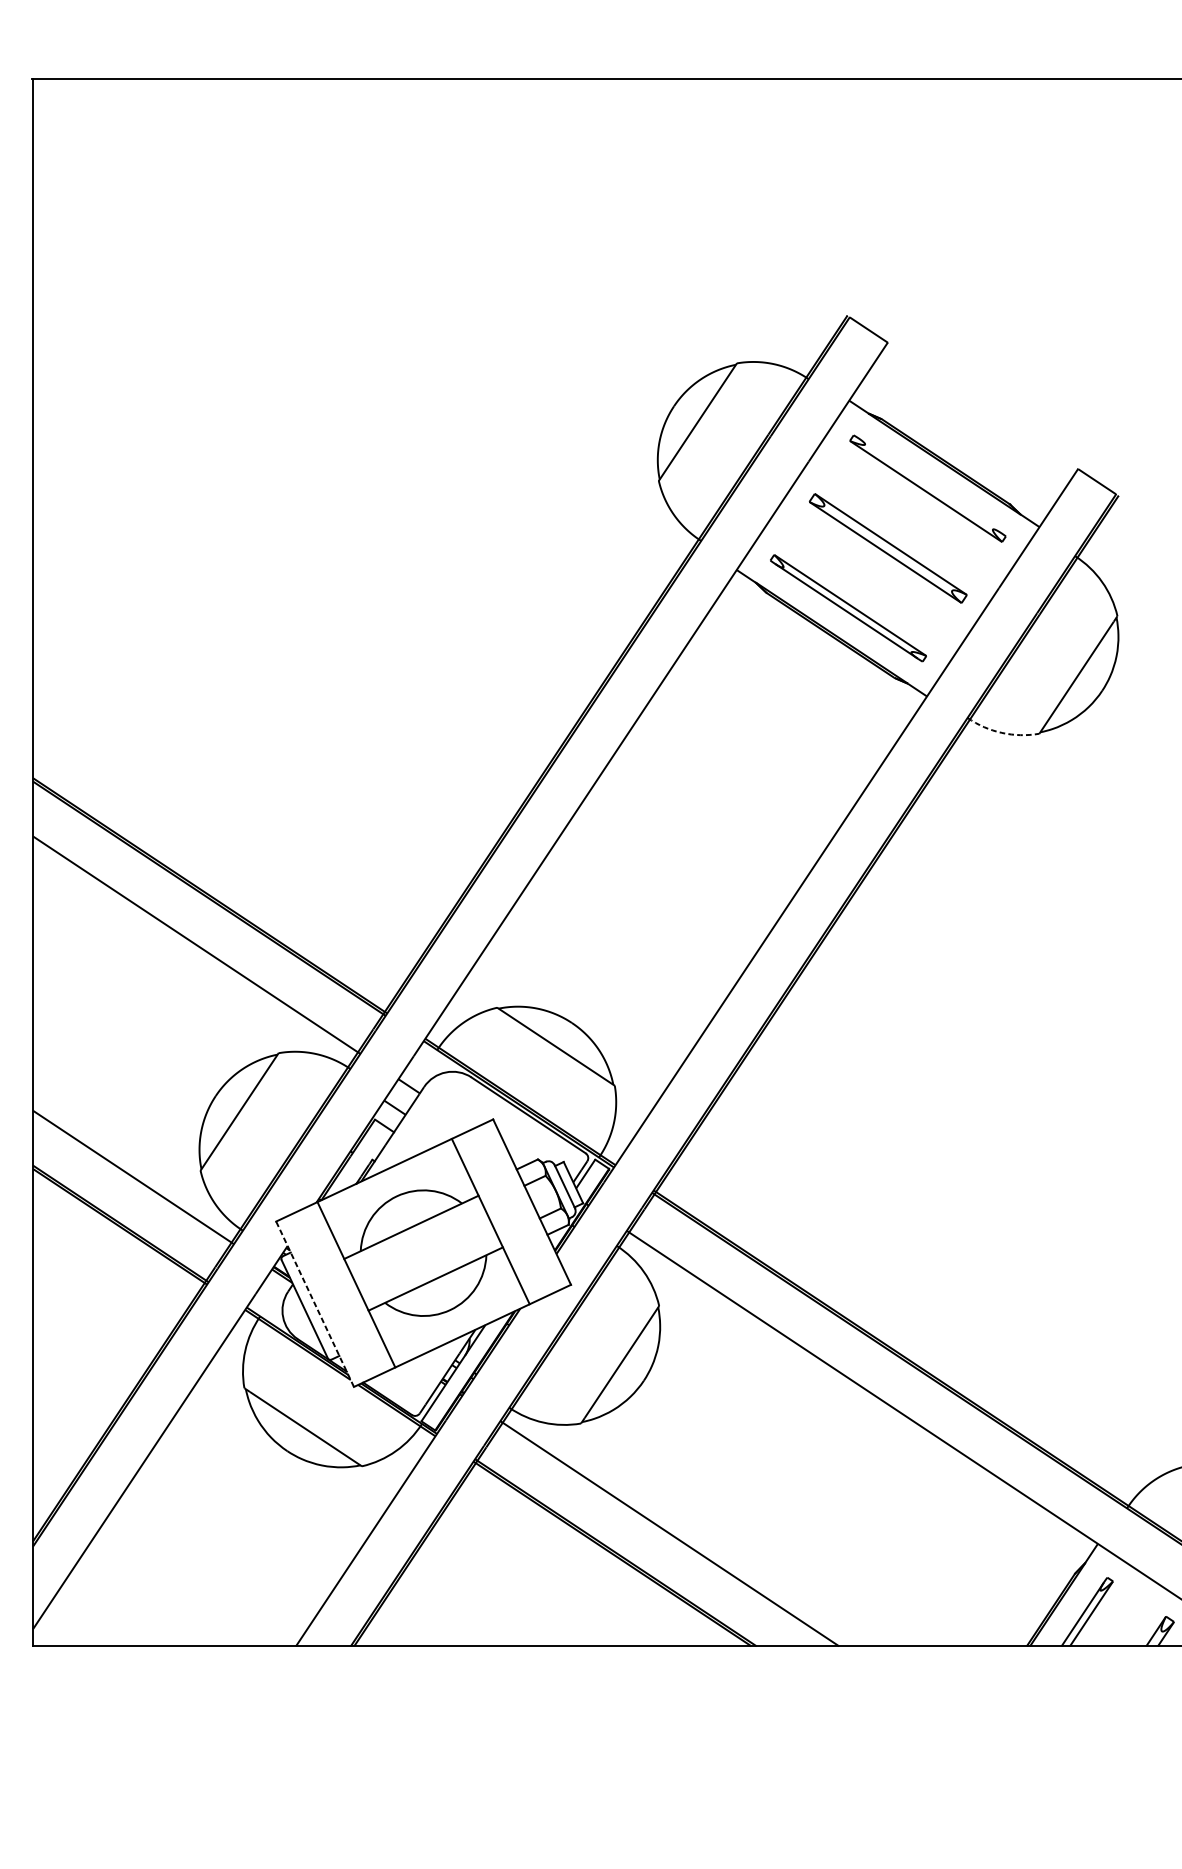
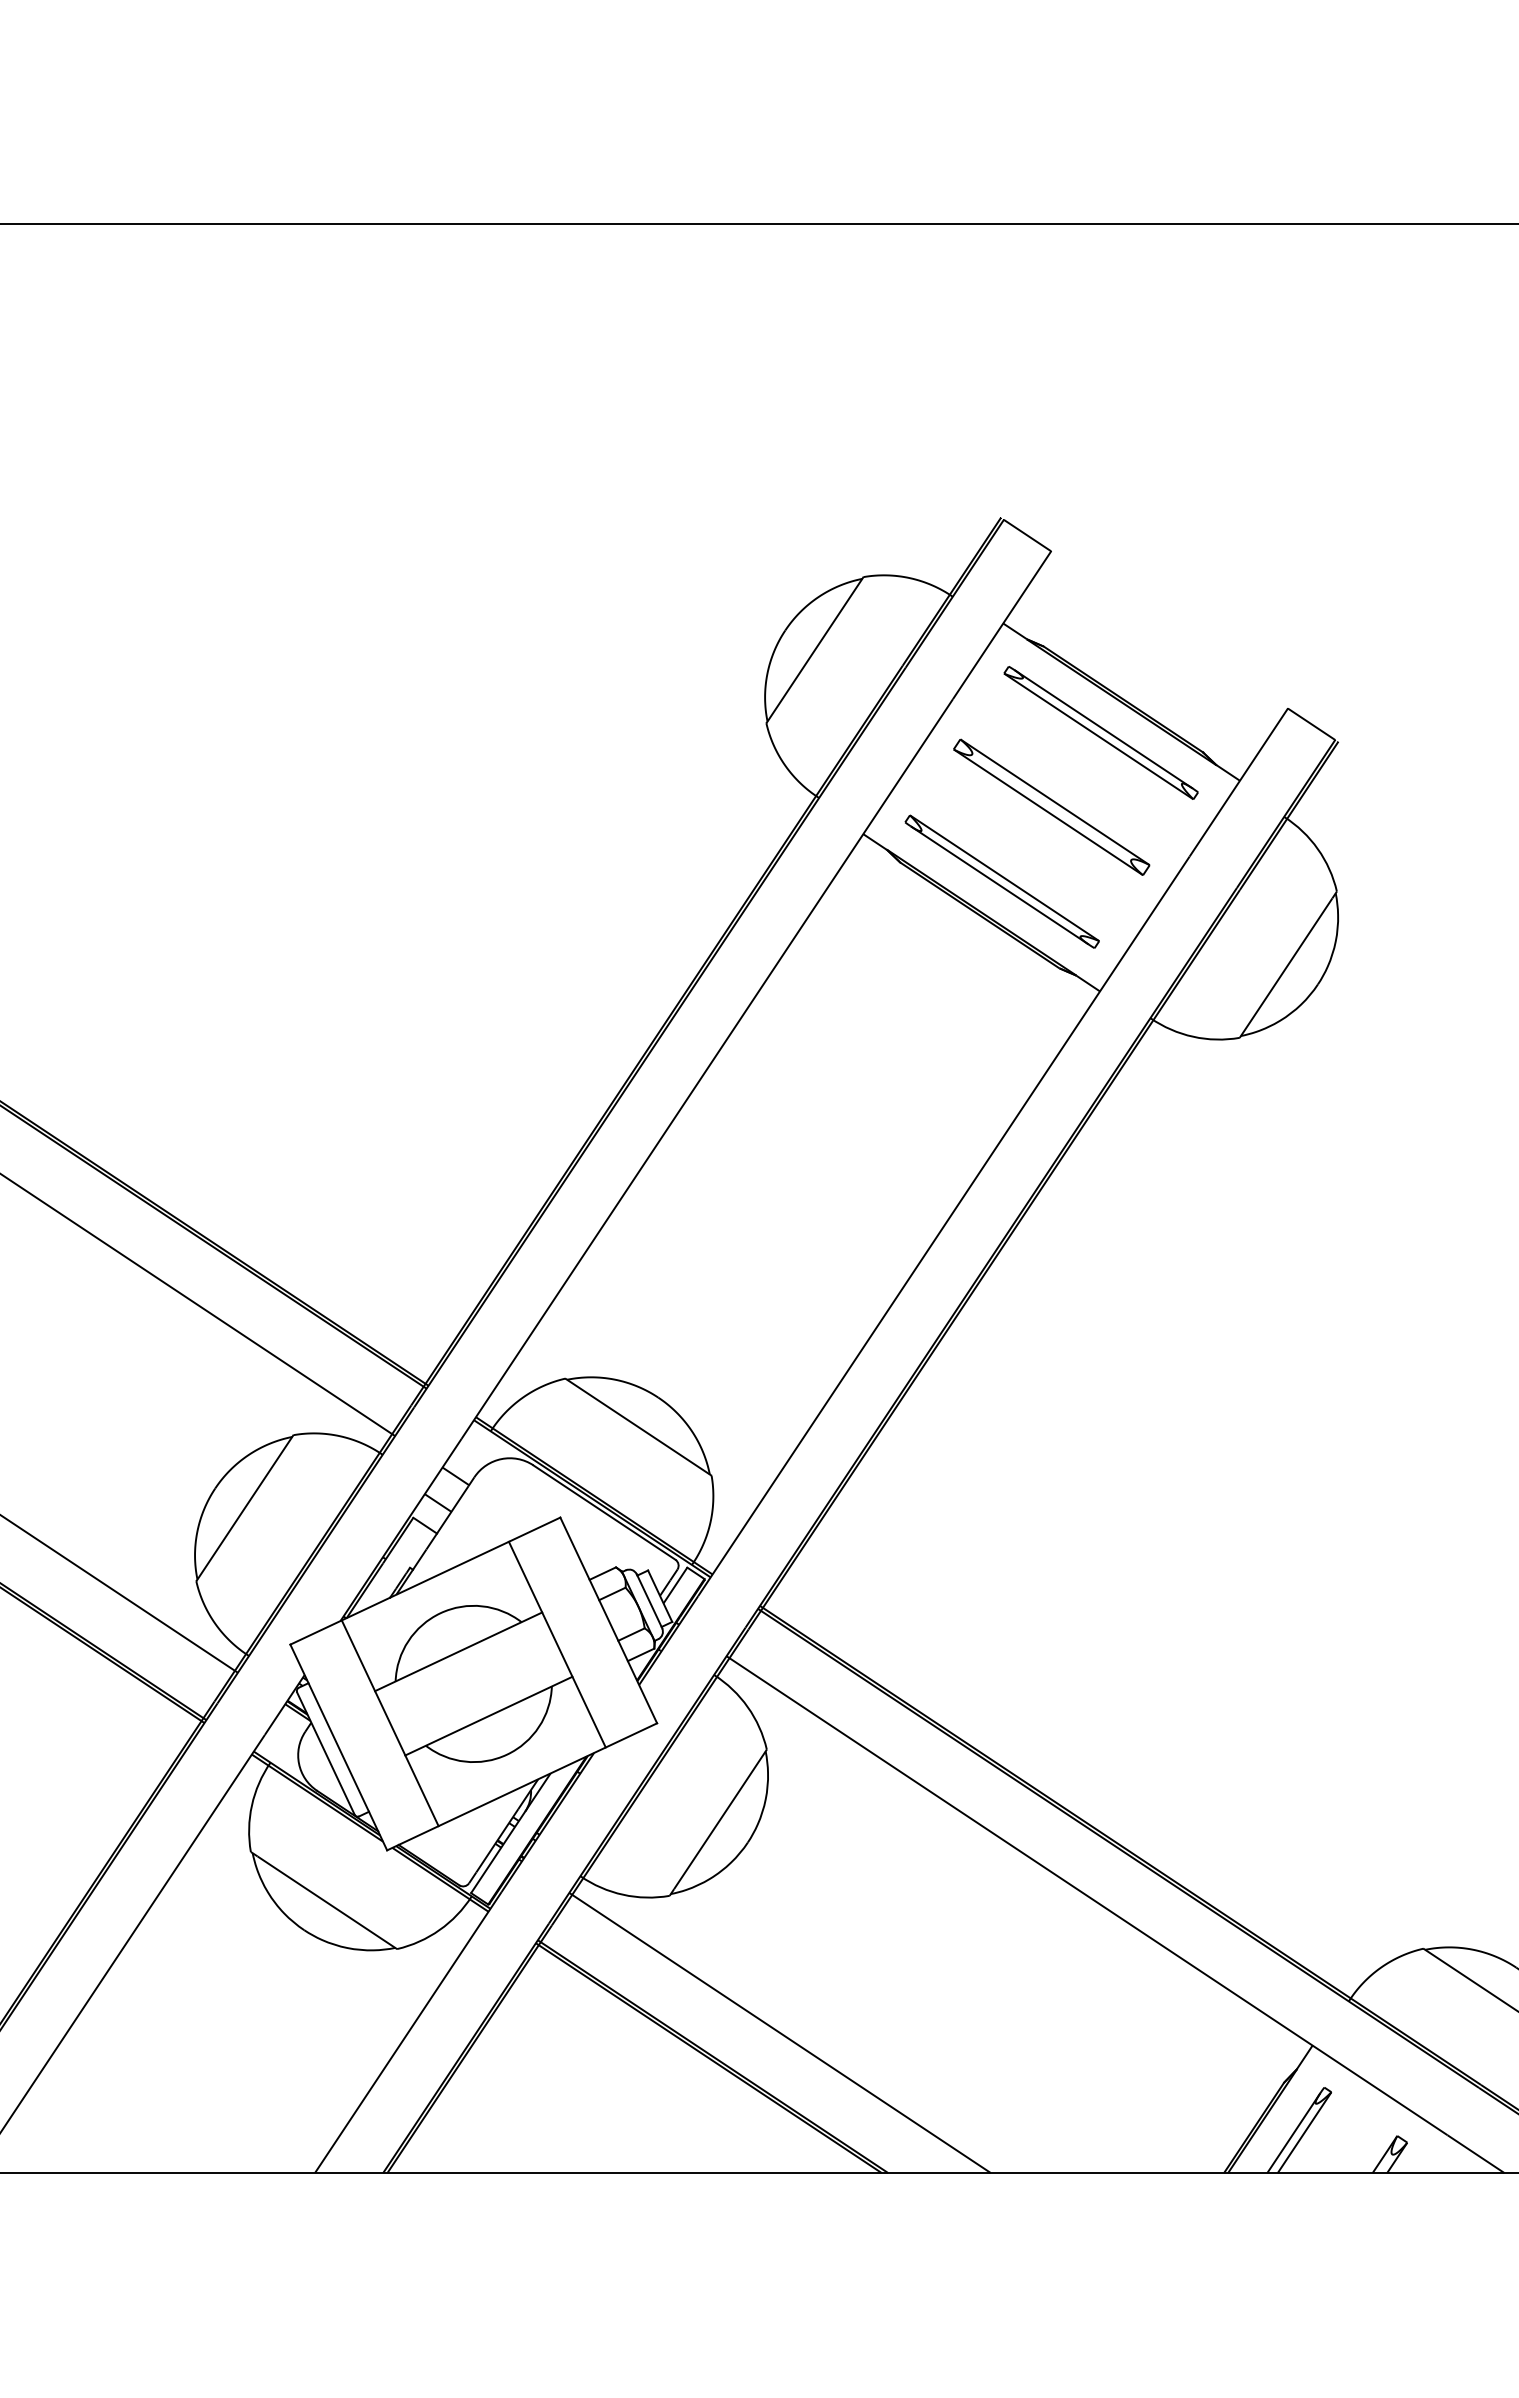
line: (929, 485) -> (1103, 729), added
arc: (1002, 732) -> (1193, 1036), dashed -> solid
line: (314, 1304) -> (338, 1747), dashed -> solid

